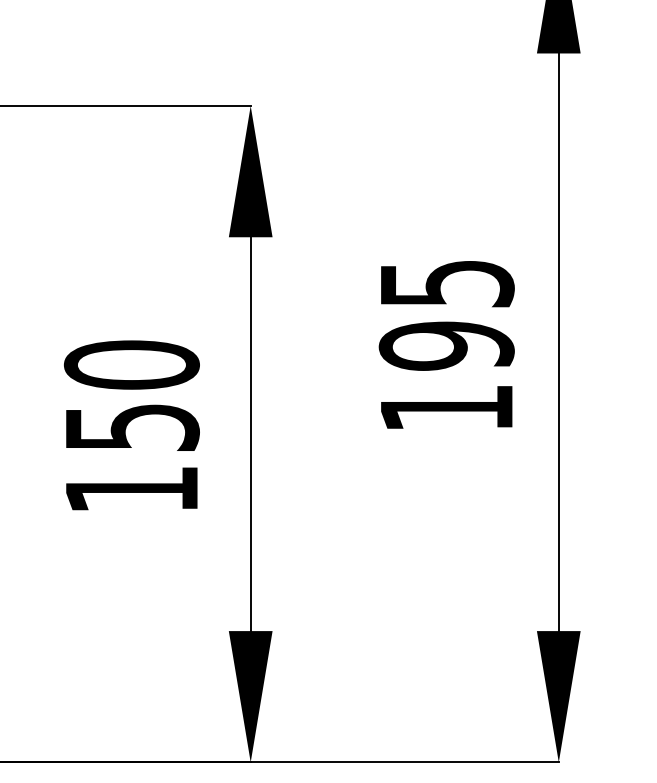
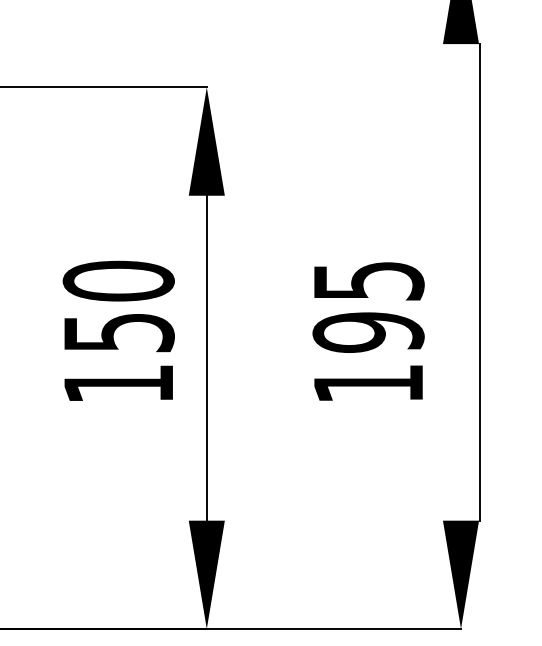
line: (559, 342) -> (480, 282), moved
text: (446, 344) -> (368, 331), moved
text: (131, 424) -> (118, 330), moved

